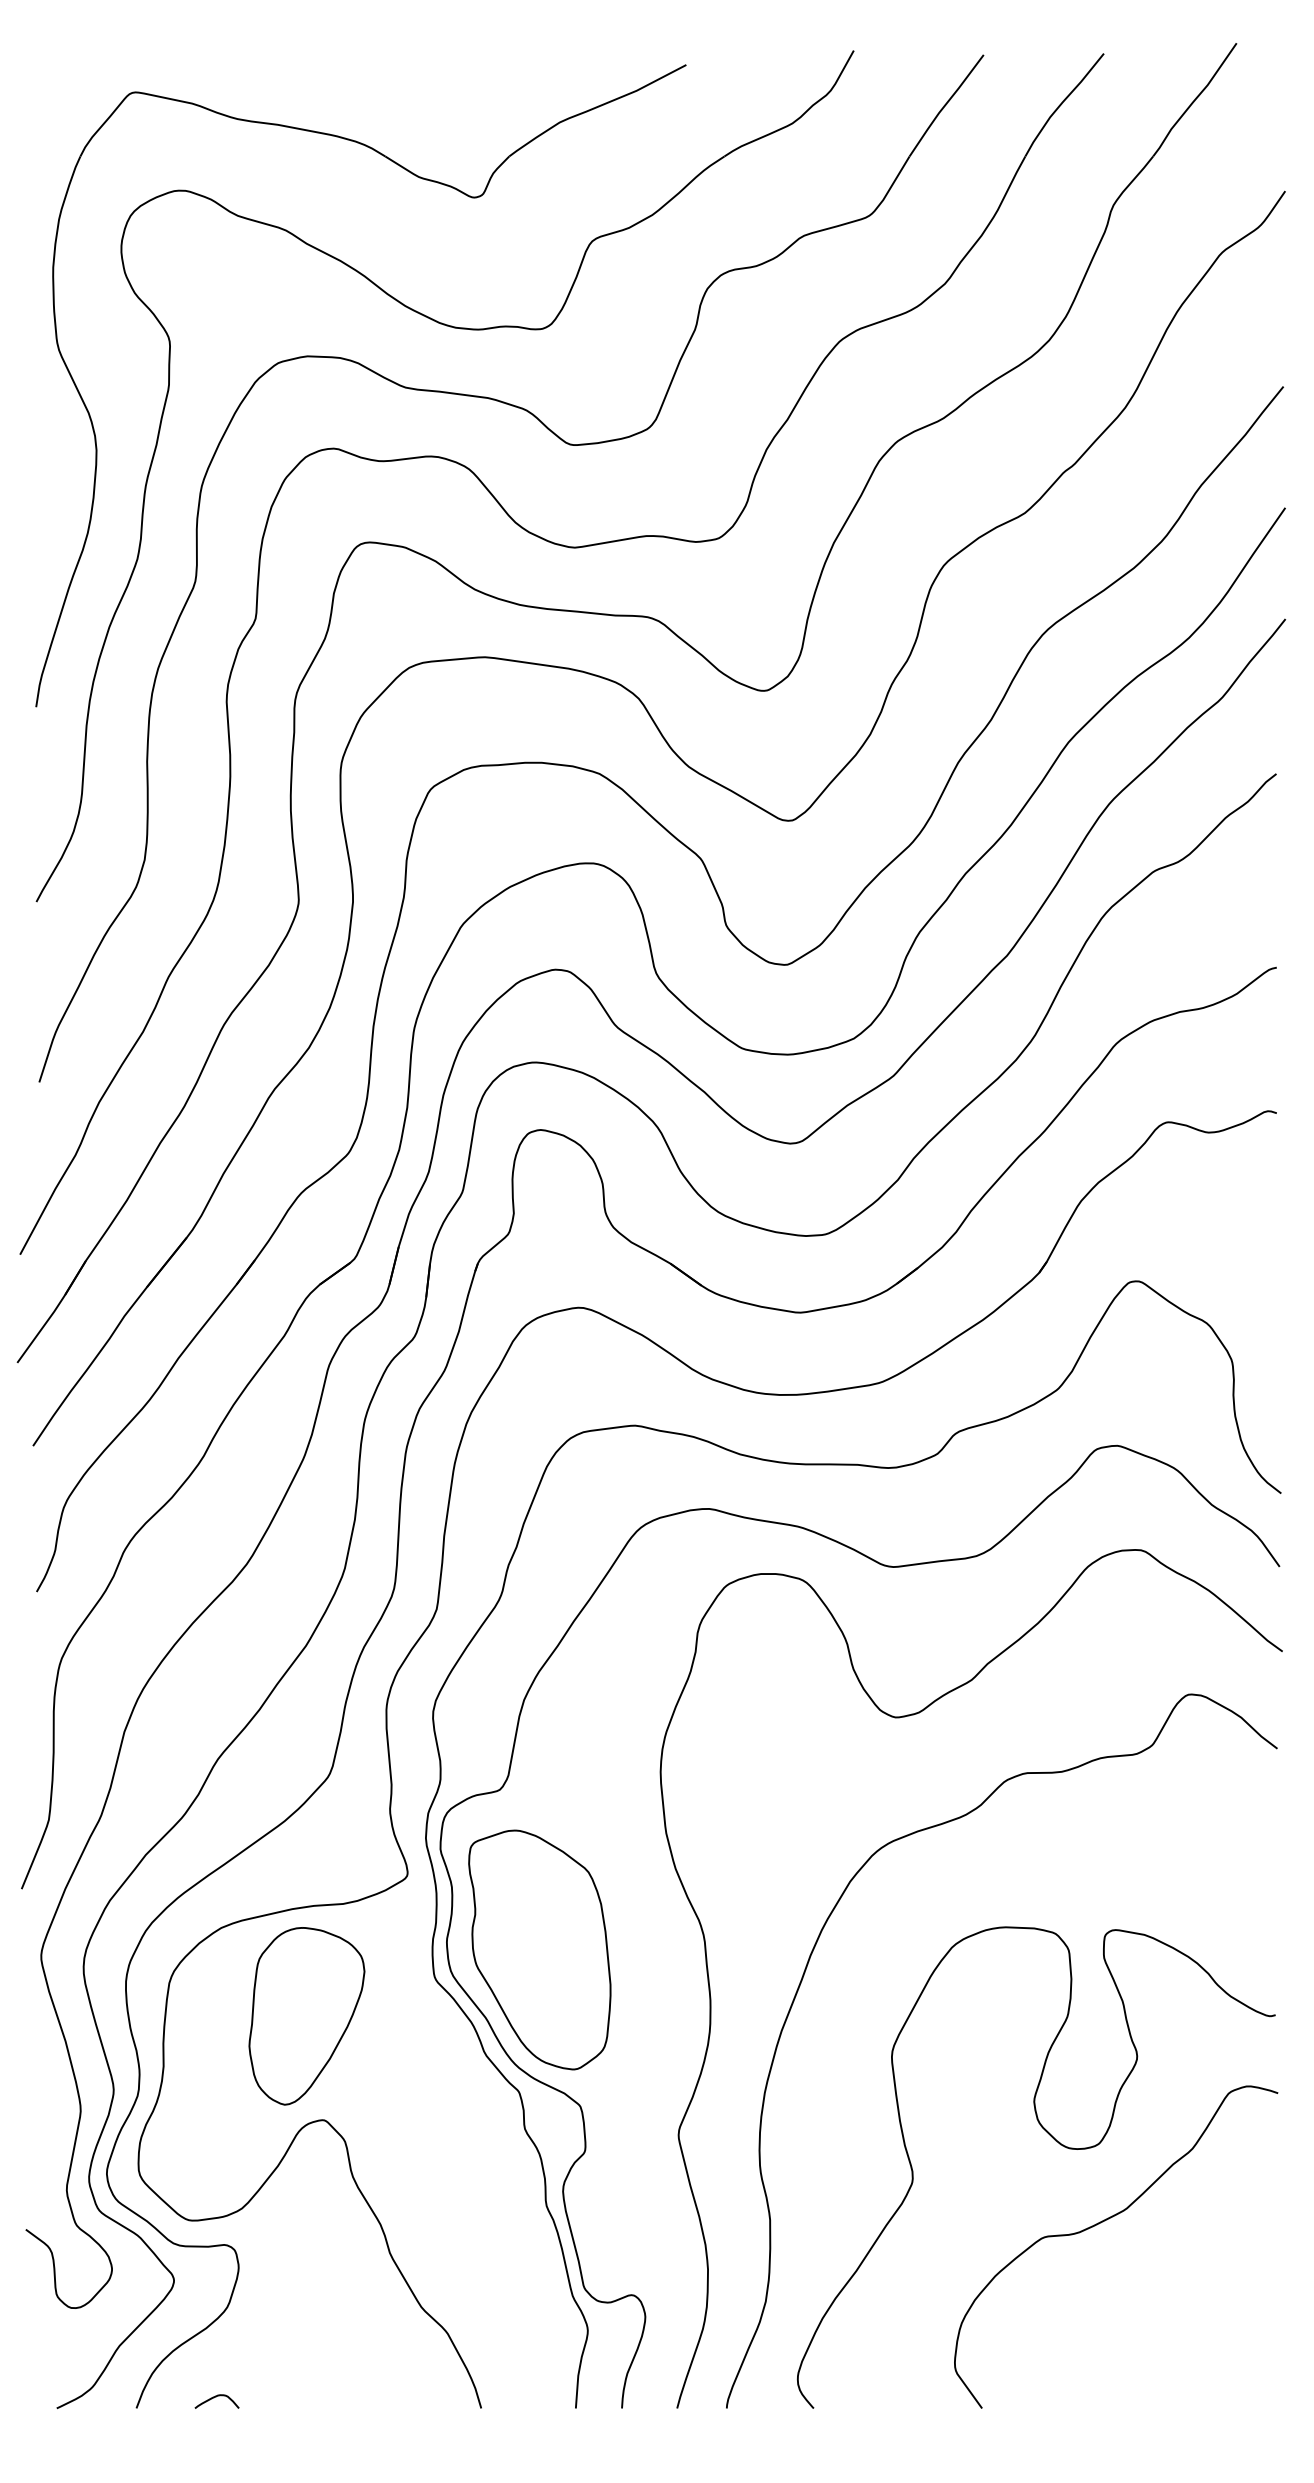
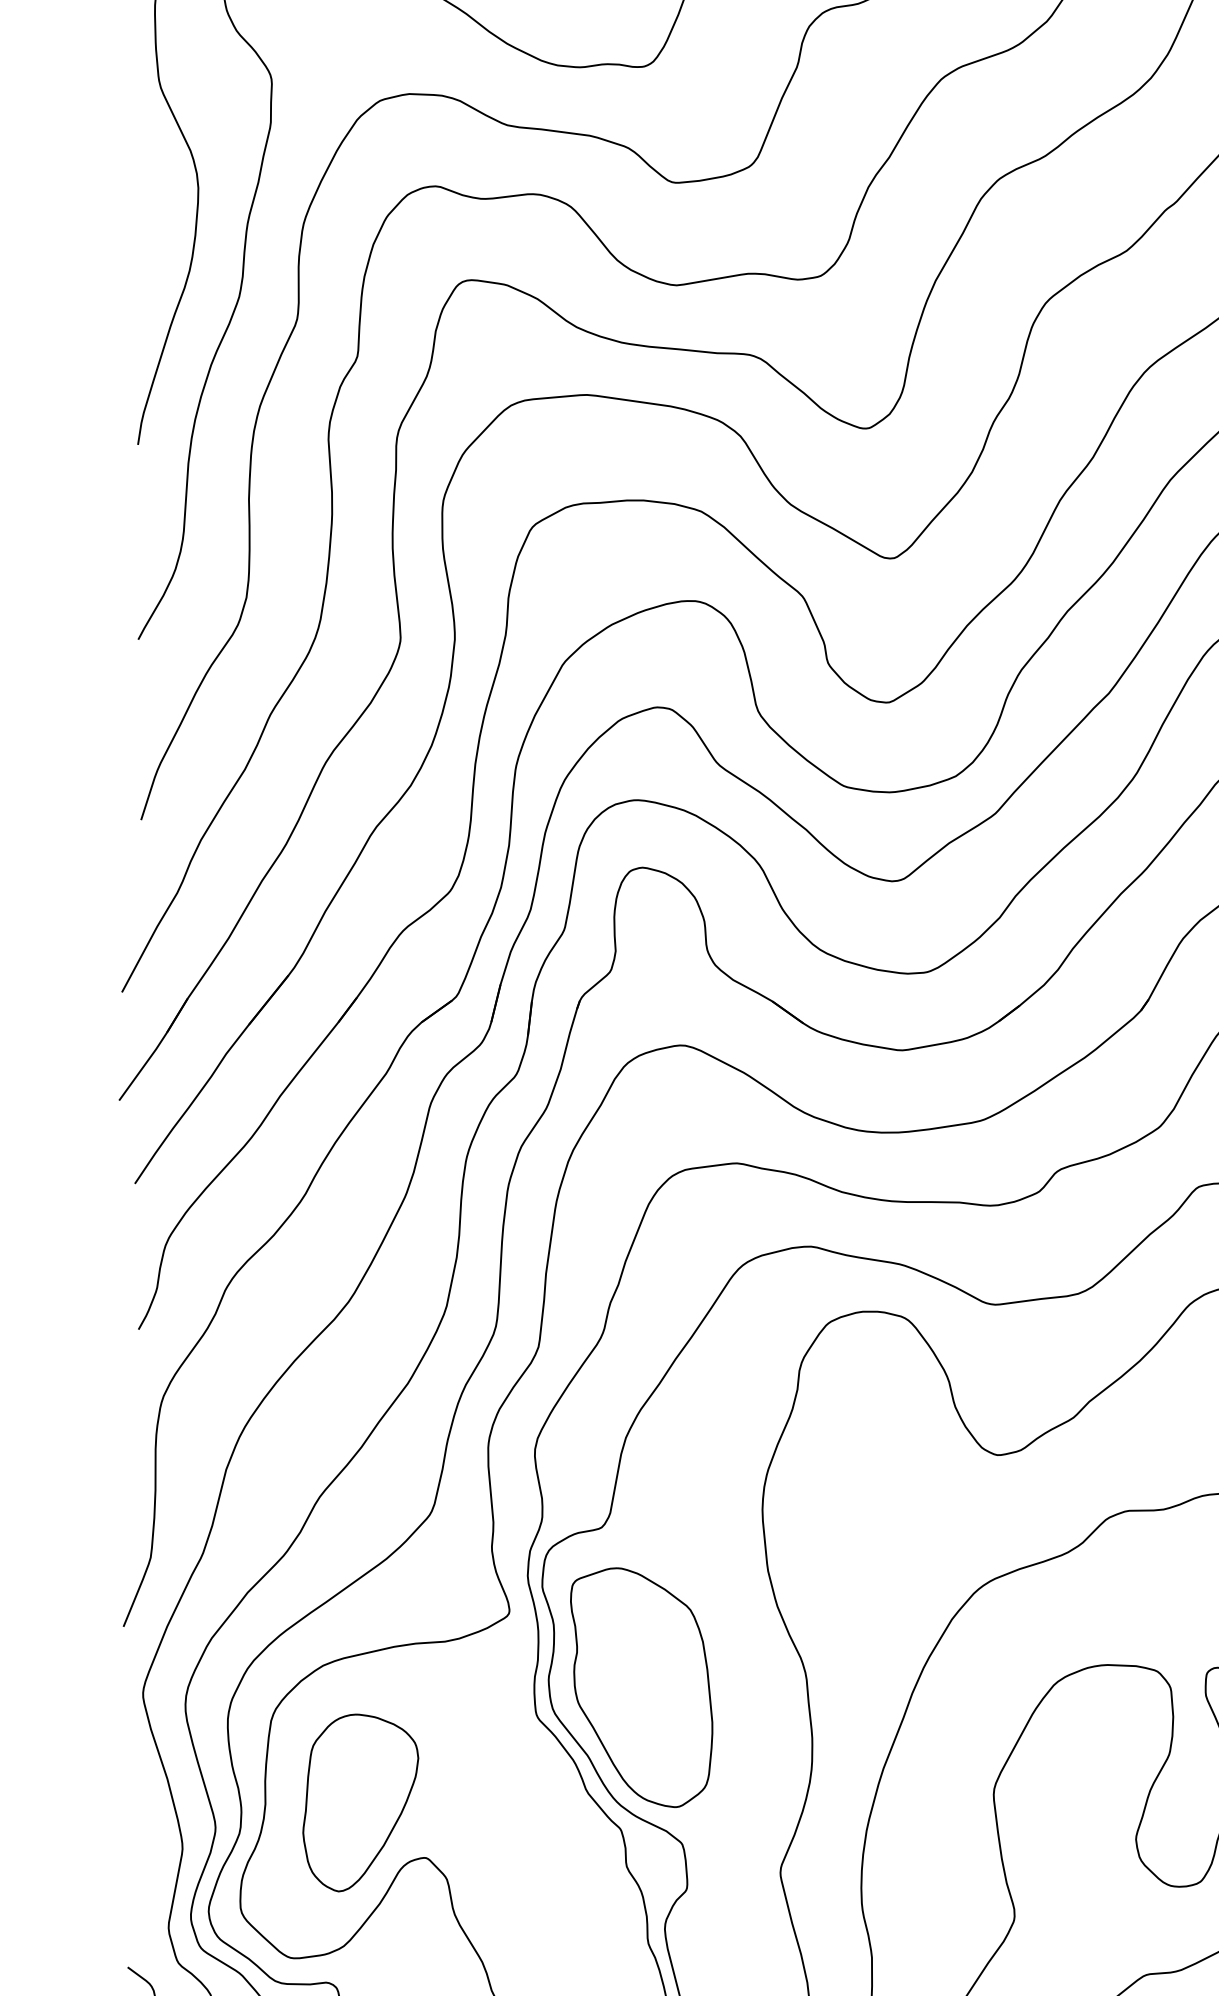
part: (306, 2016) -> (360, 1803), moved

